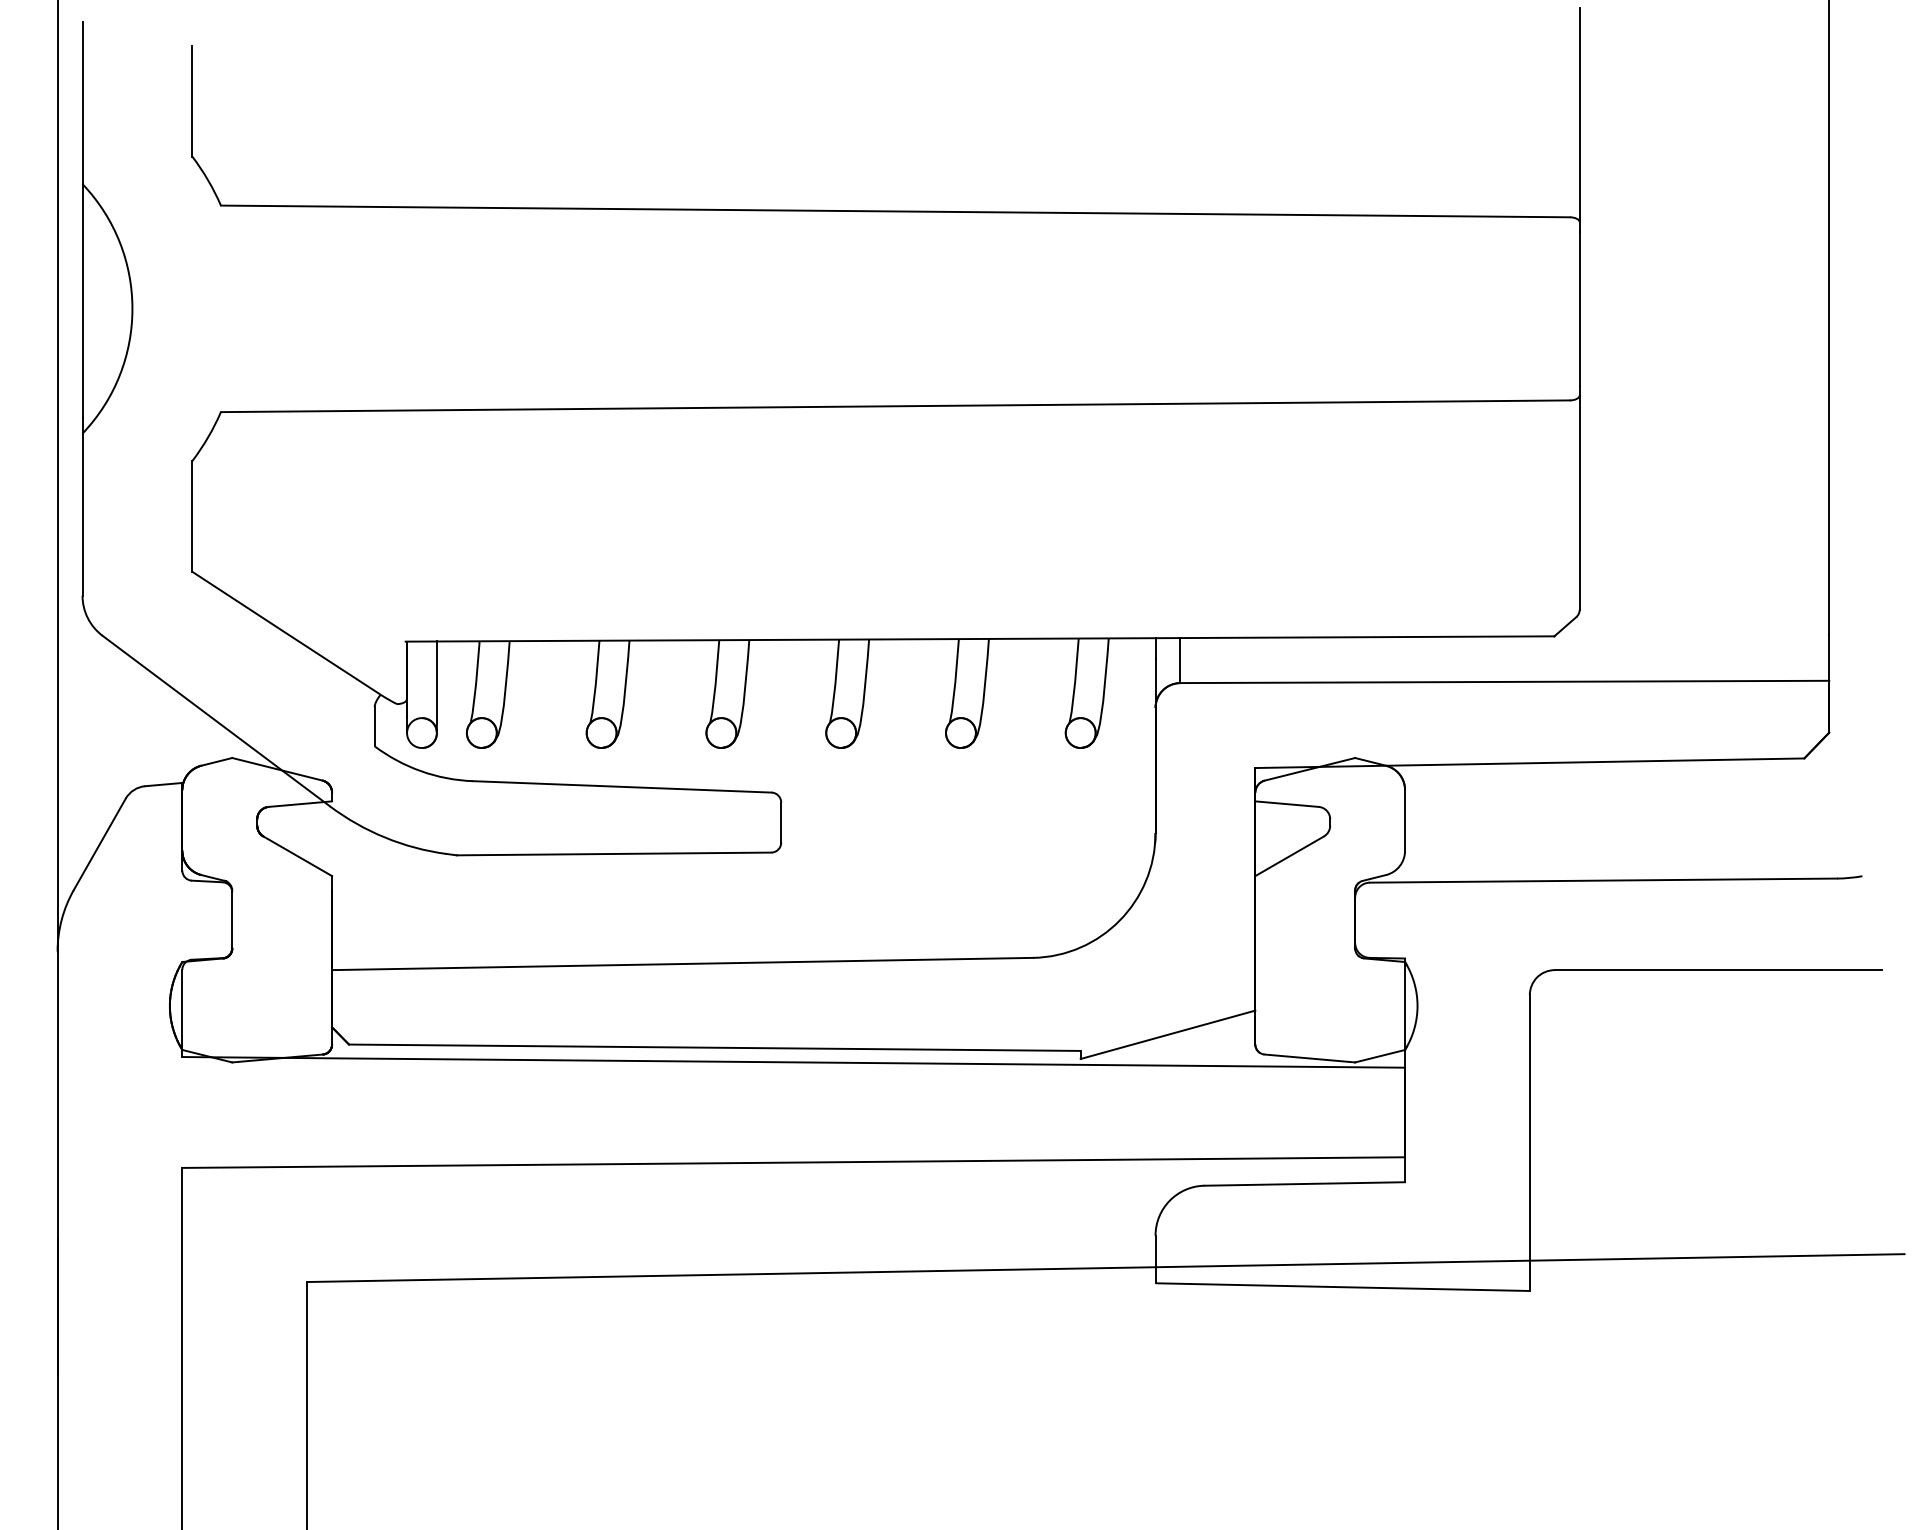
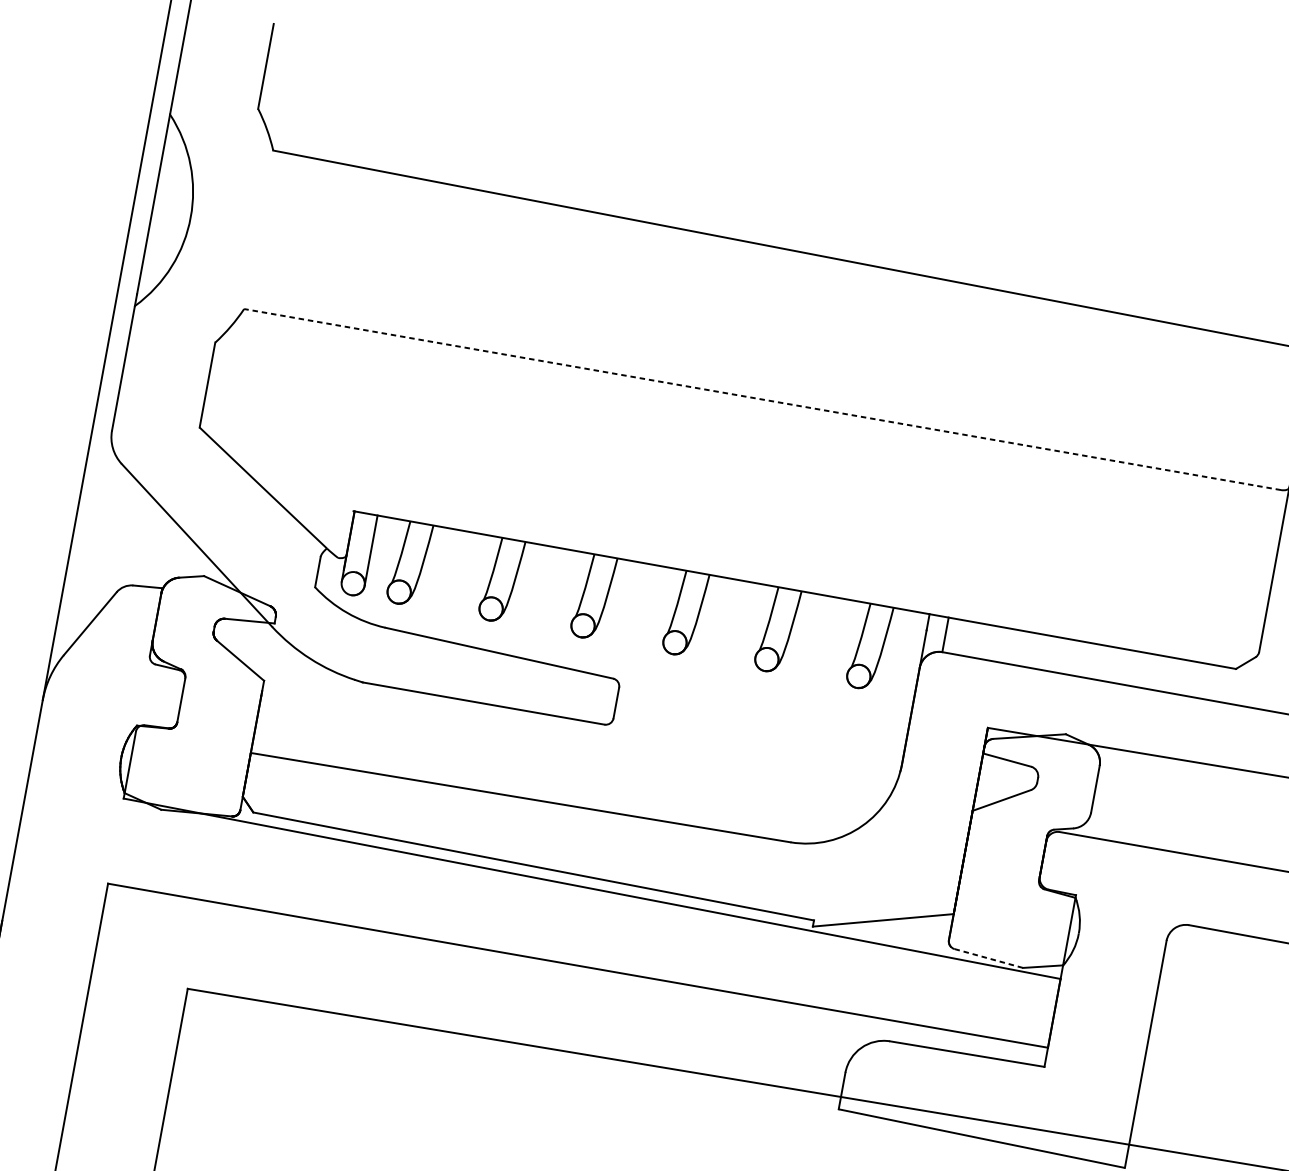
line: (894, 406) -> (761, 399), solid -> dashed
line: (1309, 1058) -> (988, 958), solid -> dashed

